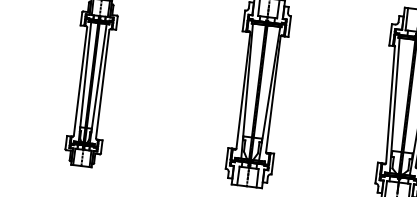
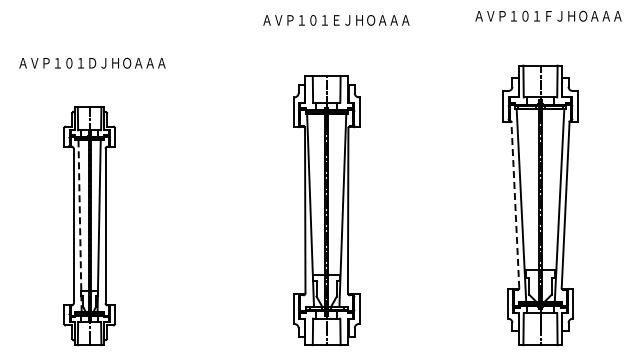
line: (85, 82) -> (80, 226), solid -> dashed
line: (390, 104) -> (515, 204), solid -> dashed

